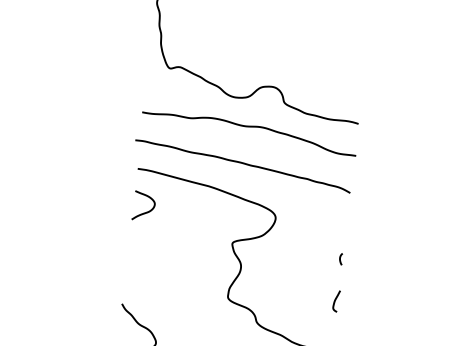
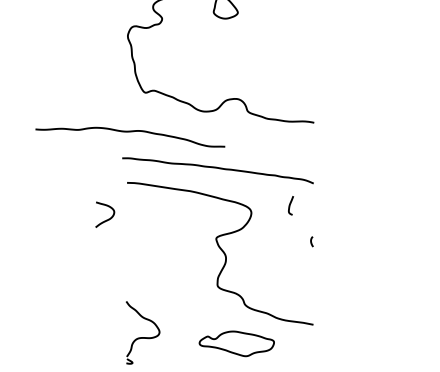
curve: (250, 127) -> (130, 132), moved
curve: (147, 210) -> (108, 218), moved
curve: (335, 300) -> (290, 205), moved

